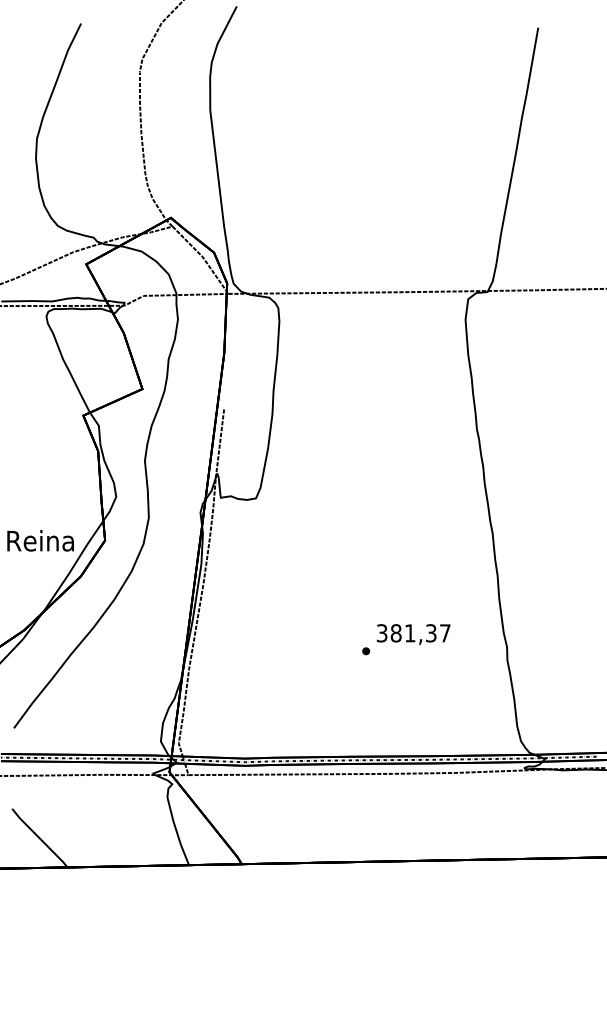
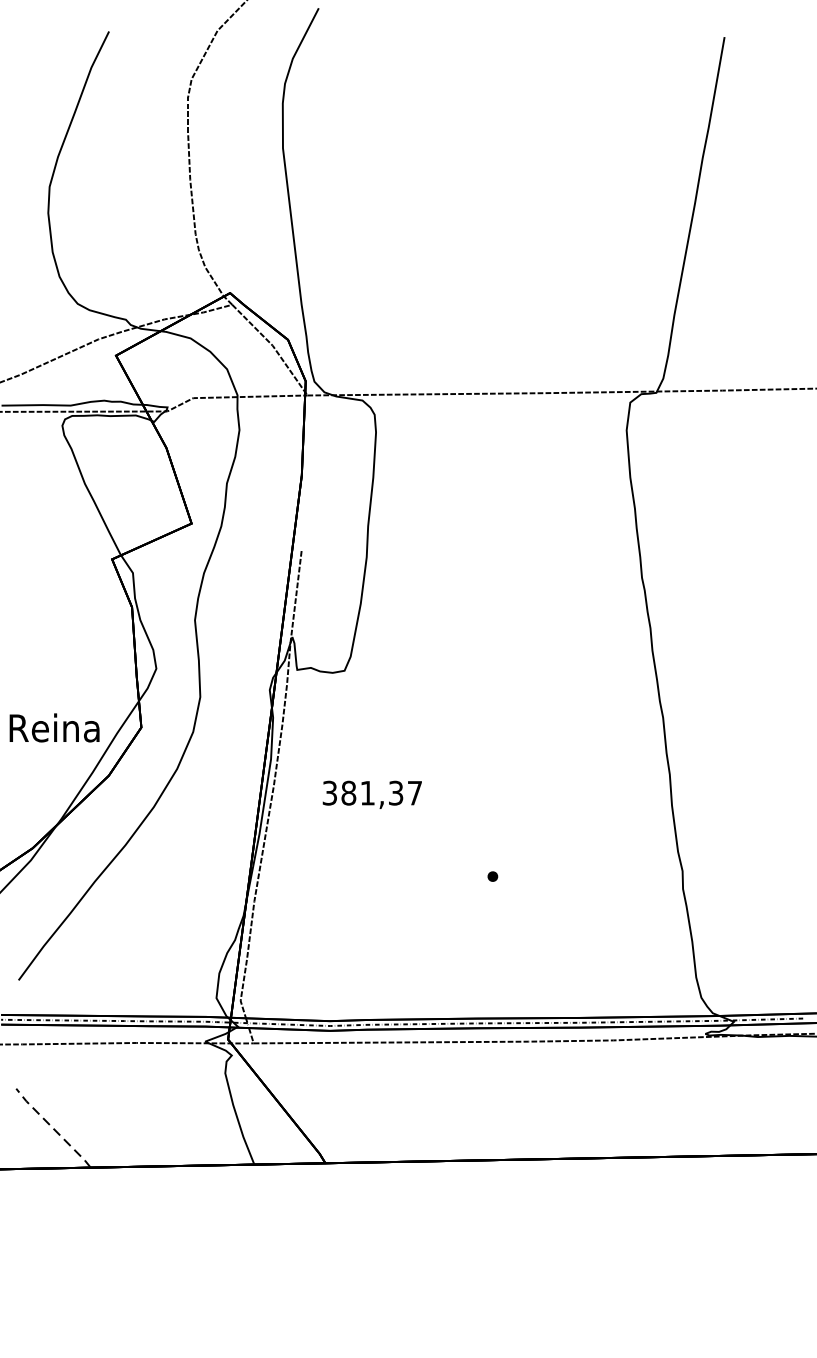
text: (413, 634) -> (372, 794), moved
line: (39, 837) -> (53, 1127), solid -> dashed

